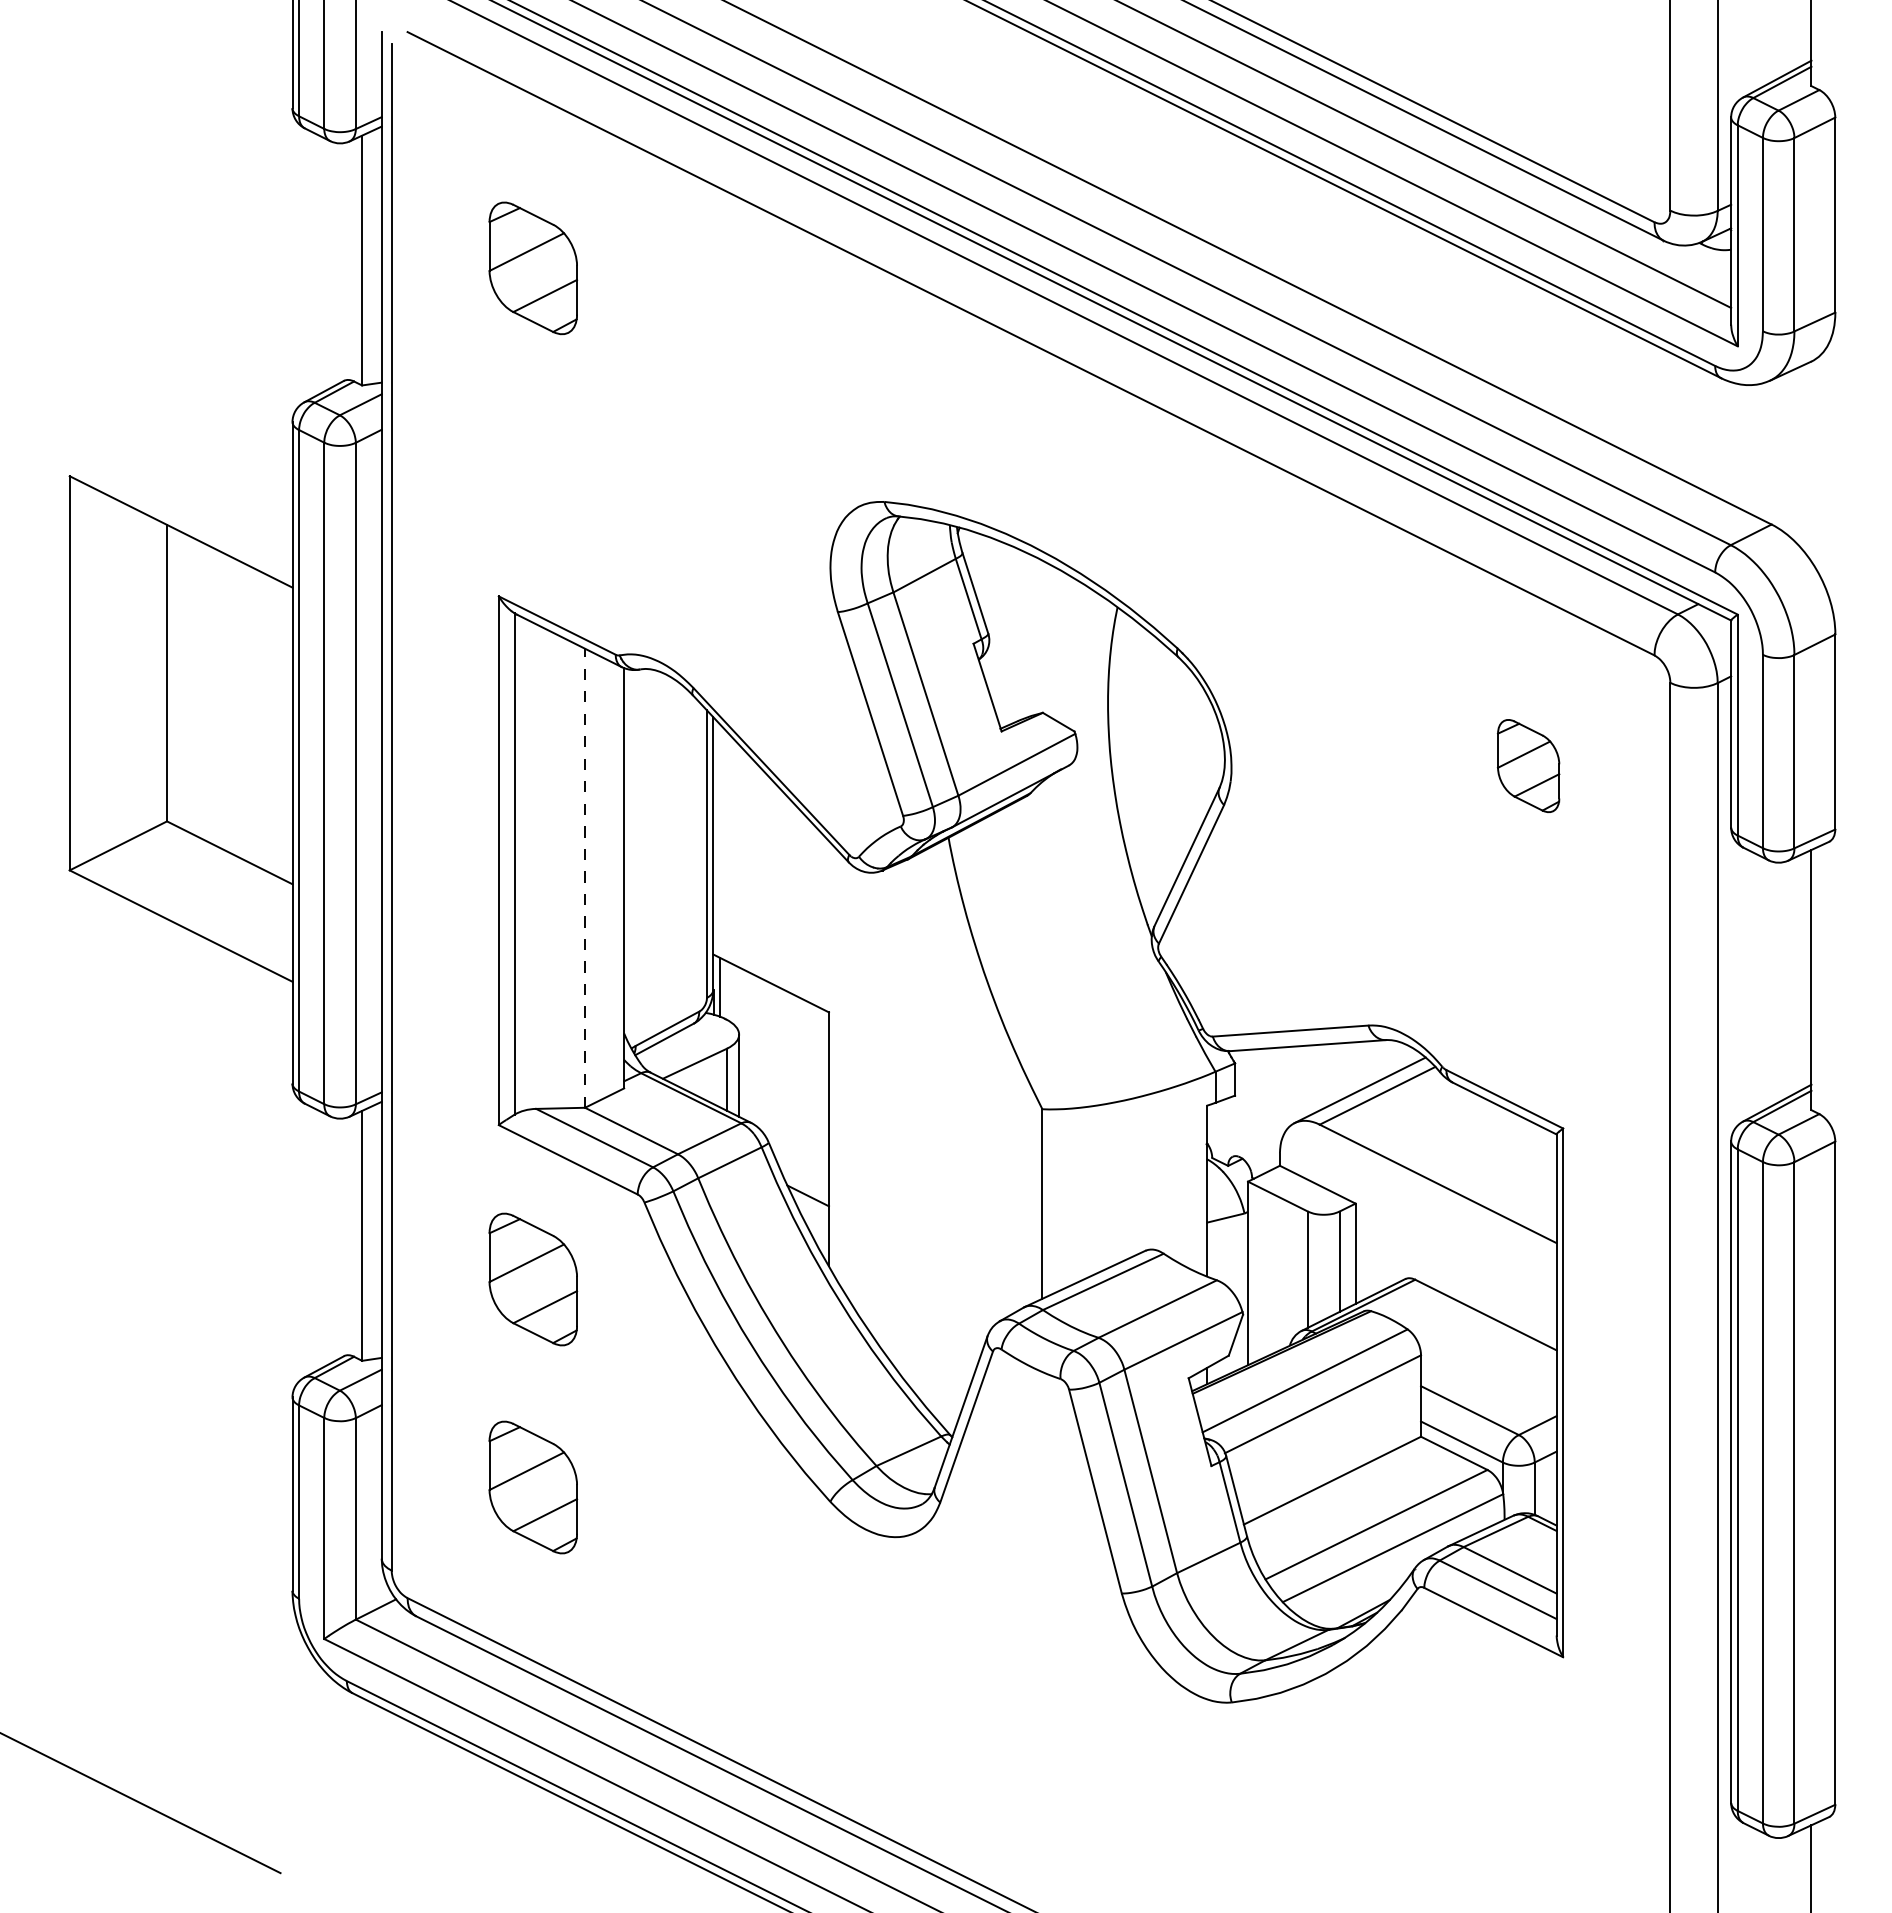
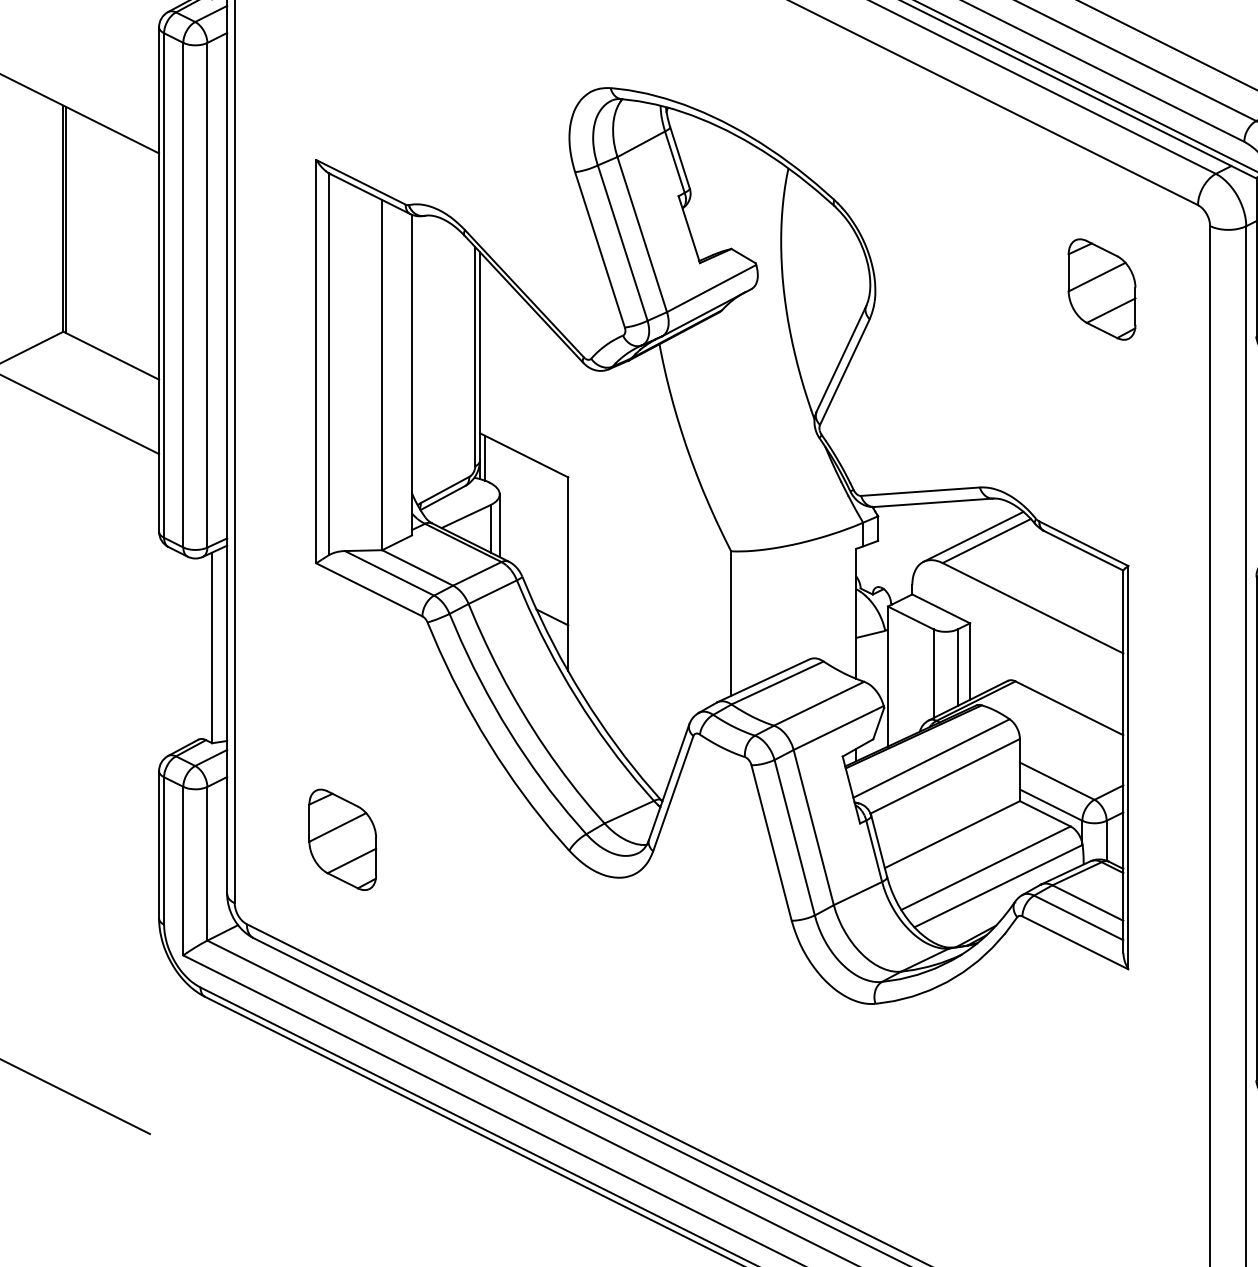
line: (170, 674) -> (66, 219), added
part: (1528, 765) -> (1101, 289), size x1.43
line: (585, 878) -> (382, 375), dashed -> solid
part: (533, 1279) -> (342, 681), removed

